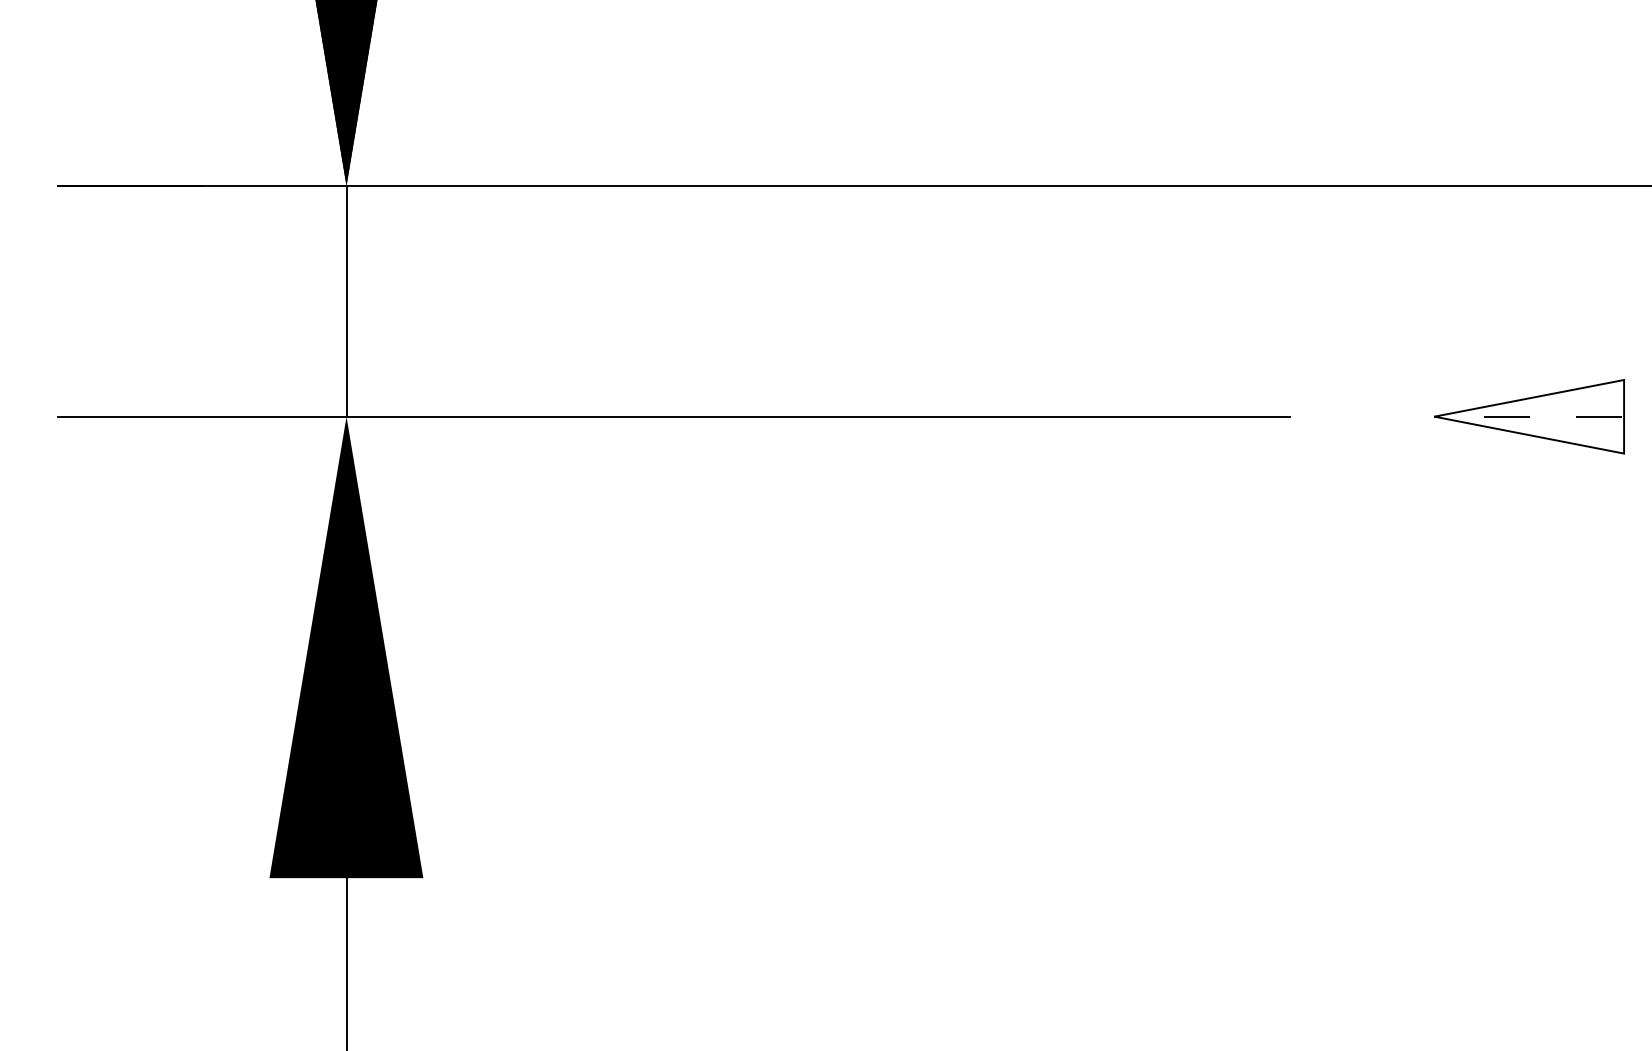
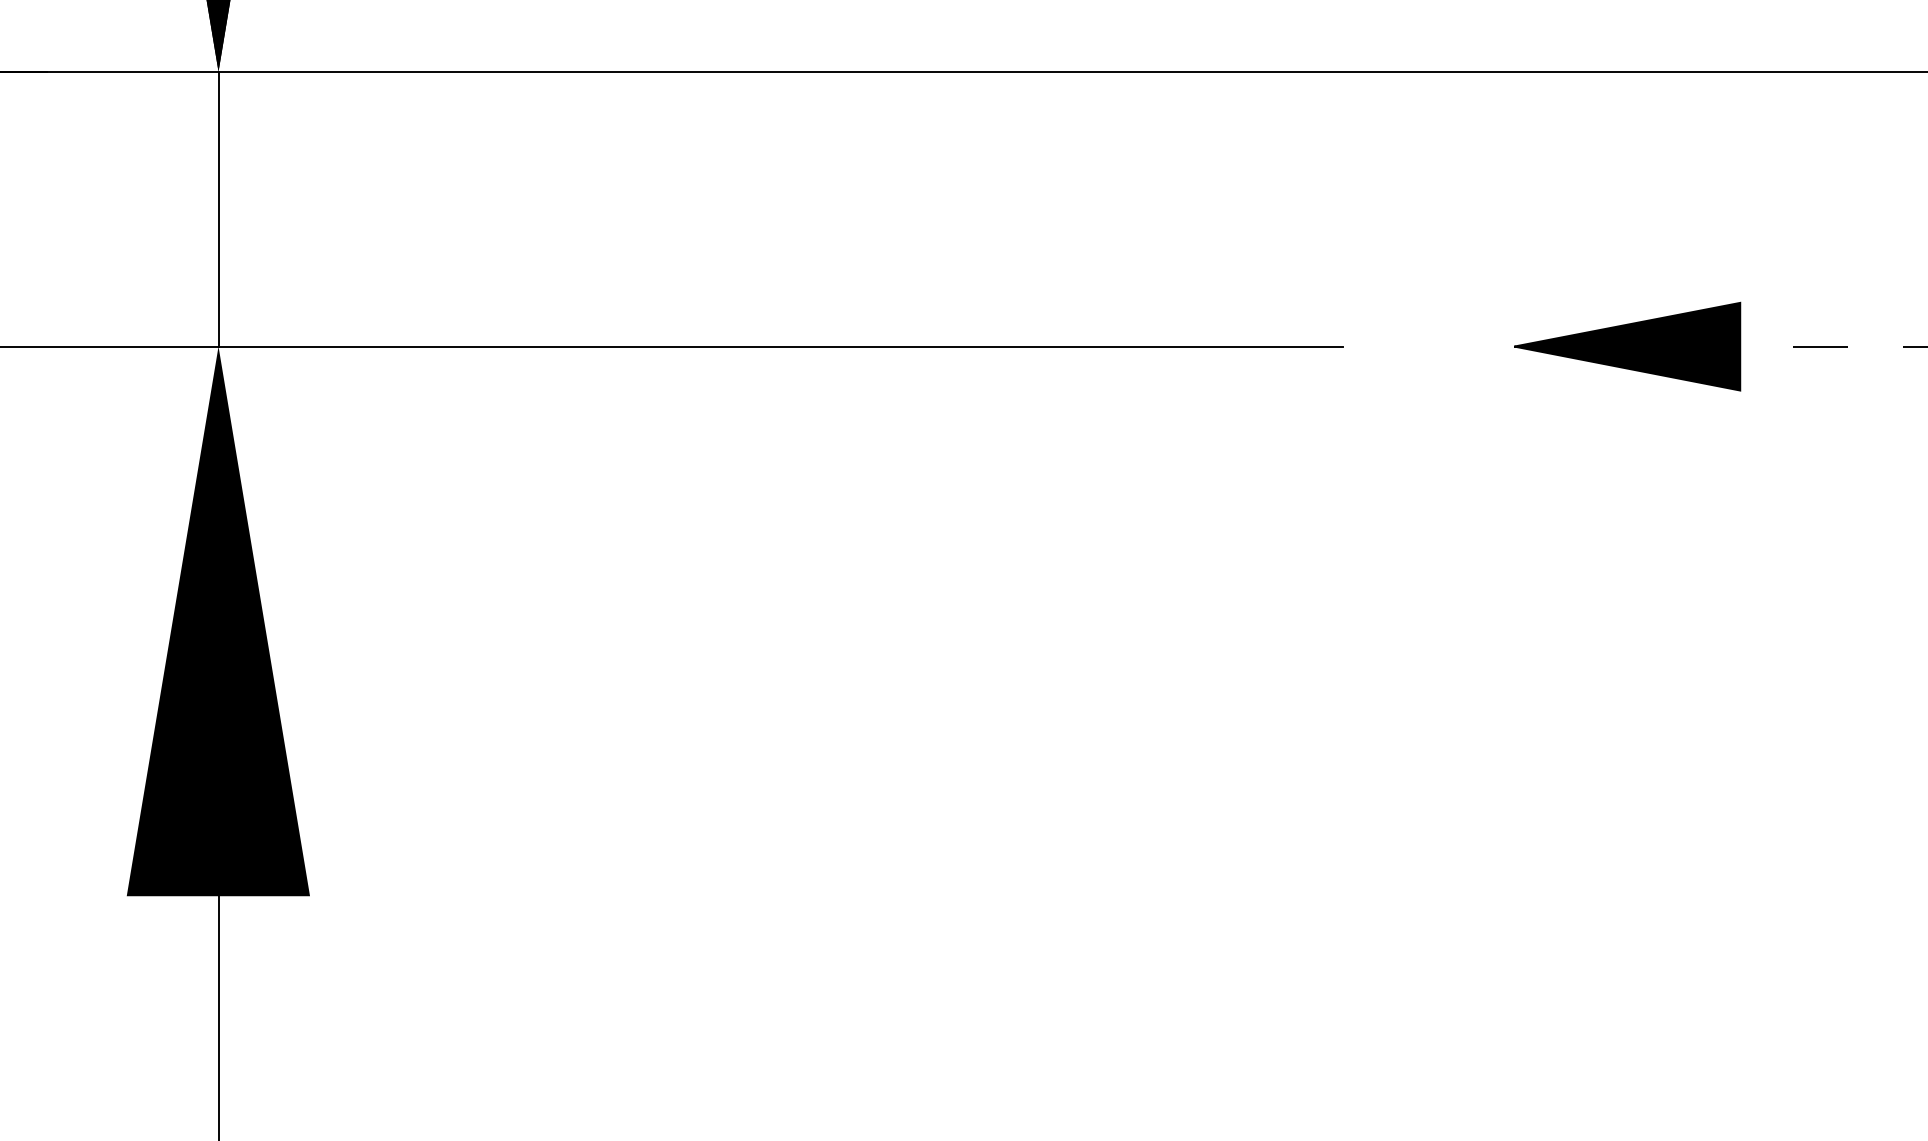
fill: (1529, 416) -> (1627, 346), added

